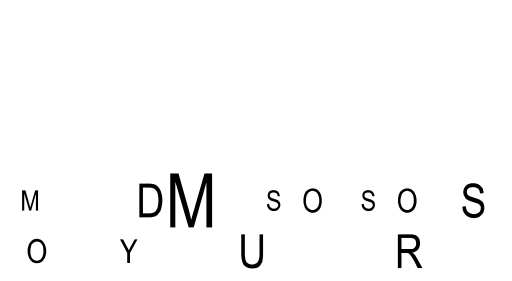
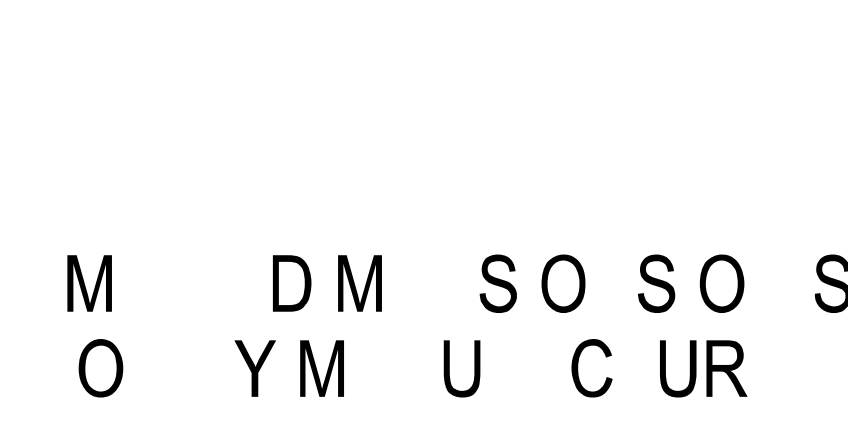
part: (29, 200) -> (88, 283), size x1.67
part: (191, 200) -> (360, 283), size x0.62
part: (273, 200) -> (497, 283), size x1.67
part: (312, 200) -> (563, 283), size x1.43
part: (368, 200) -> (657, 283), size x1.67
part: (407, 200) -> (722, 283), size x1.43
part: (36, 250) -> (100, 367), size x1.43
part: (128, 250) -> (254, 367), size x1.43
fill: (329, 250) -> (591, 367), added
fill: (168, 251) -> (321, 369), added
fill: (380, 251) -> (677, 369), added

